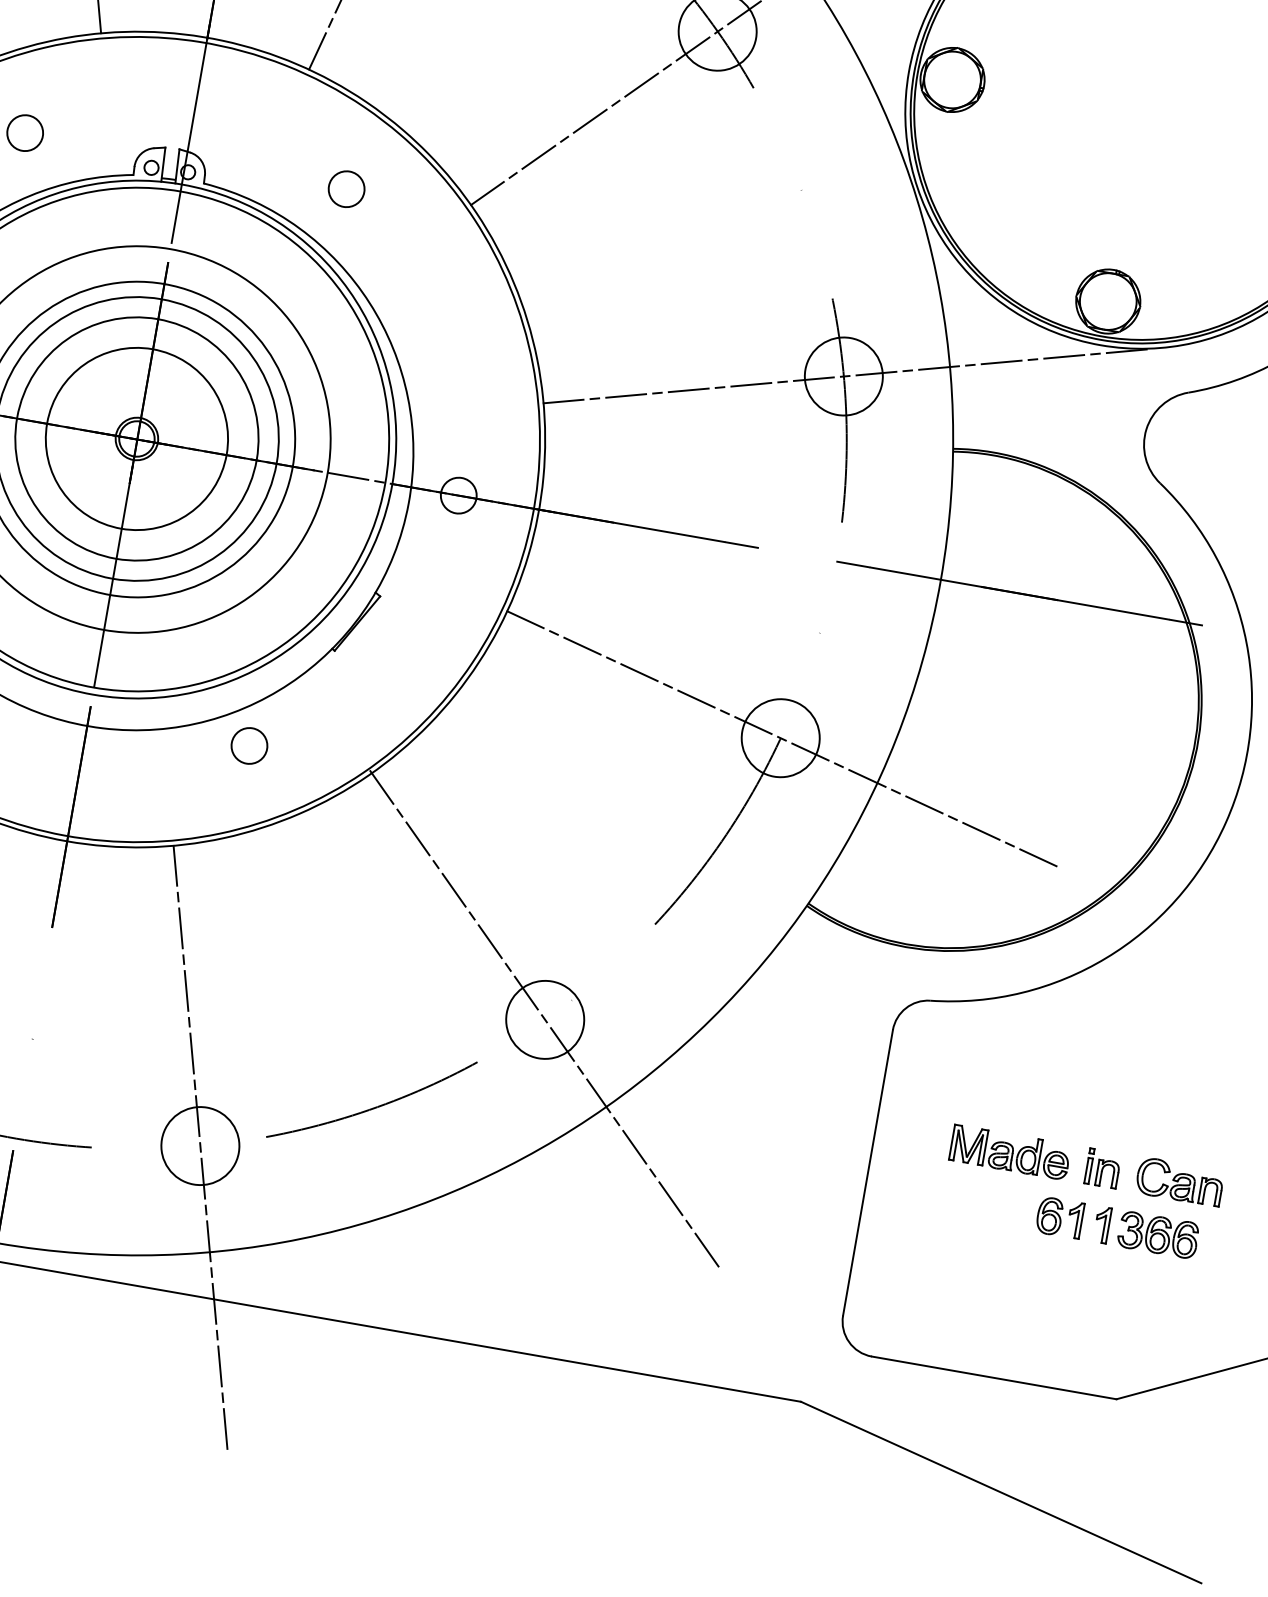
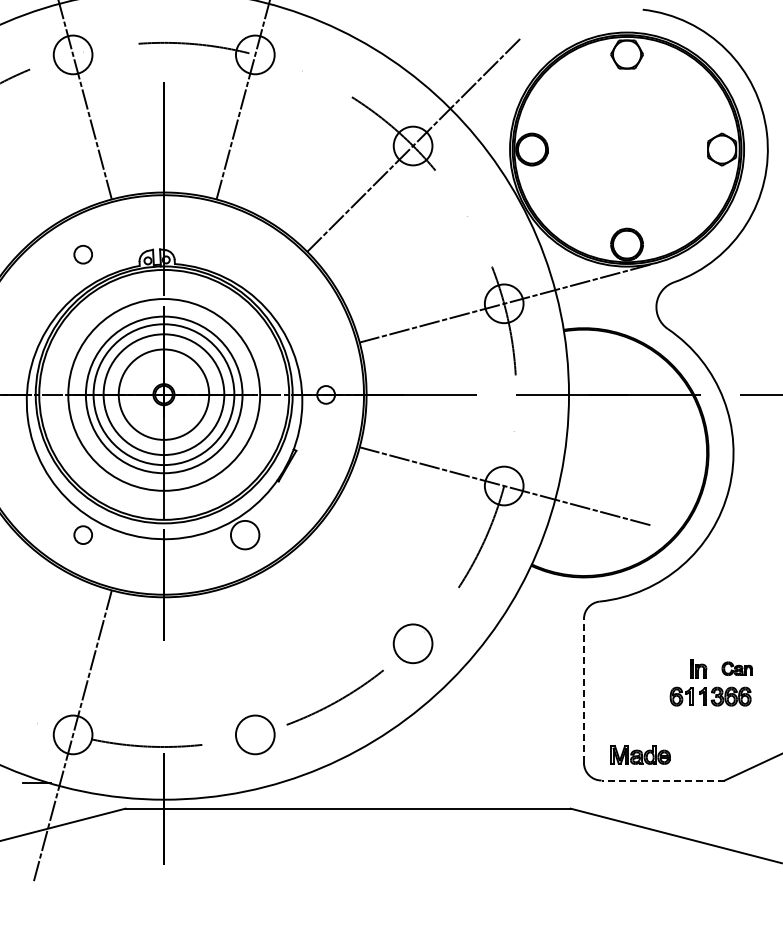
circle: (345, 188) -> (244, 254), removed
circle: (249, 746) -> (245, 535), size x1.6
line: (546, 1019) -> (413, 643), removed
line: (200, 1145) -> (255, 734), removed
part: (1009, 1151) -> (640, 754), moved
line: (866, 1173) -> (583, 691), solid -> dashed
part: (1180, 1181) -> (737, 668), size x0.7
line: (994, 1377) -> (663, 780), solid -> dashed

